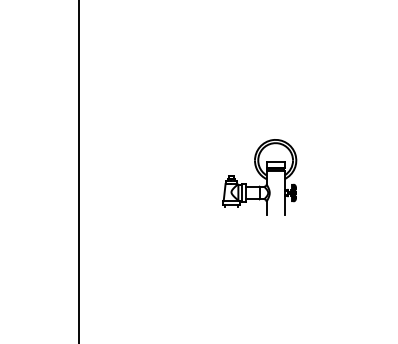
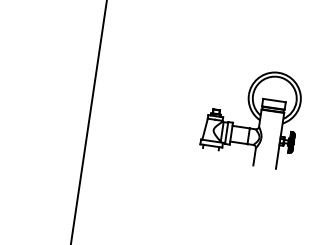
part: (259, 177) -> (251, 116), size x1.43

